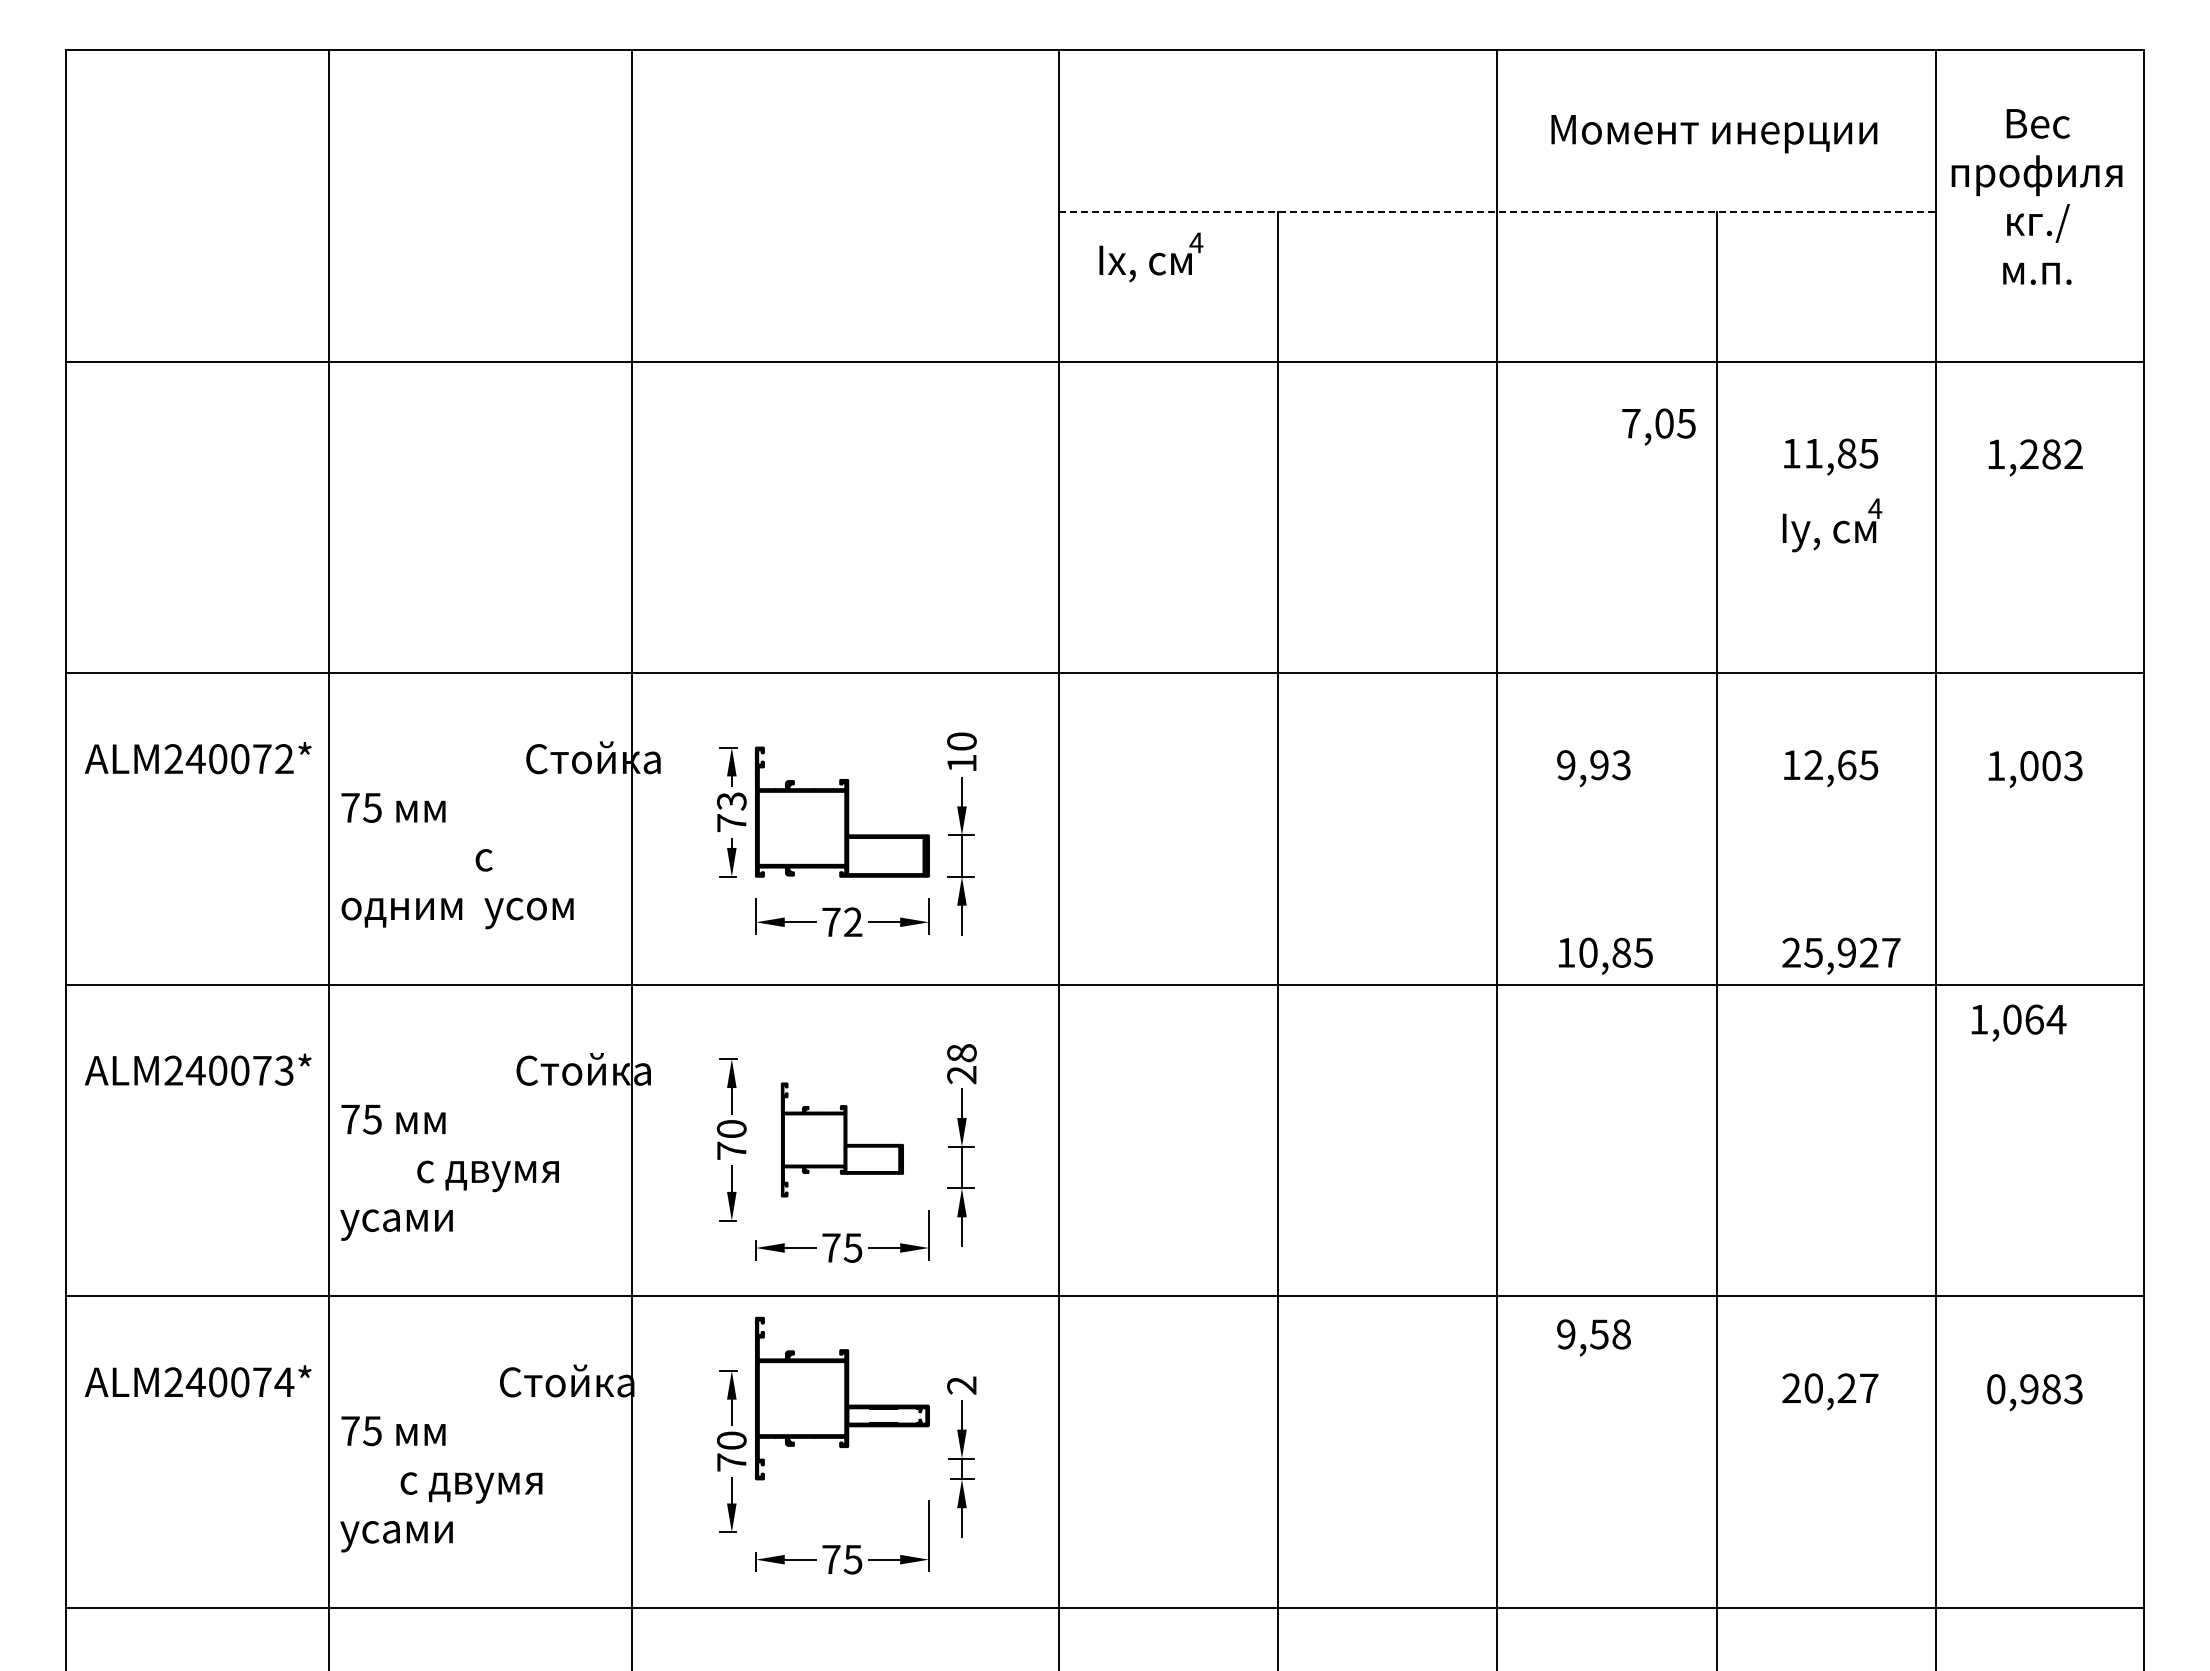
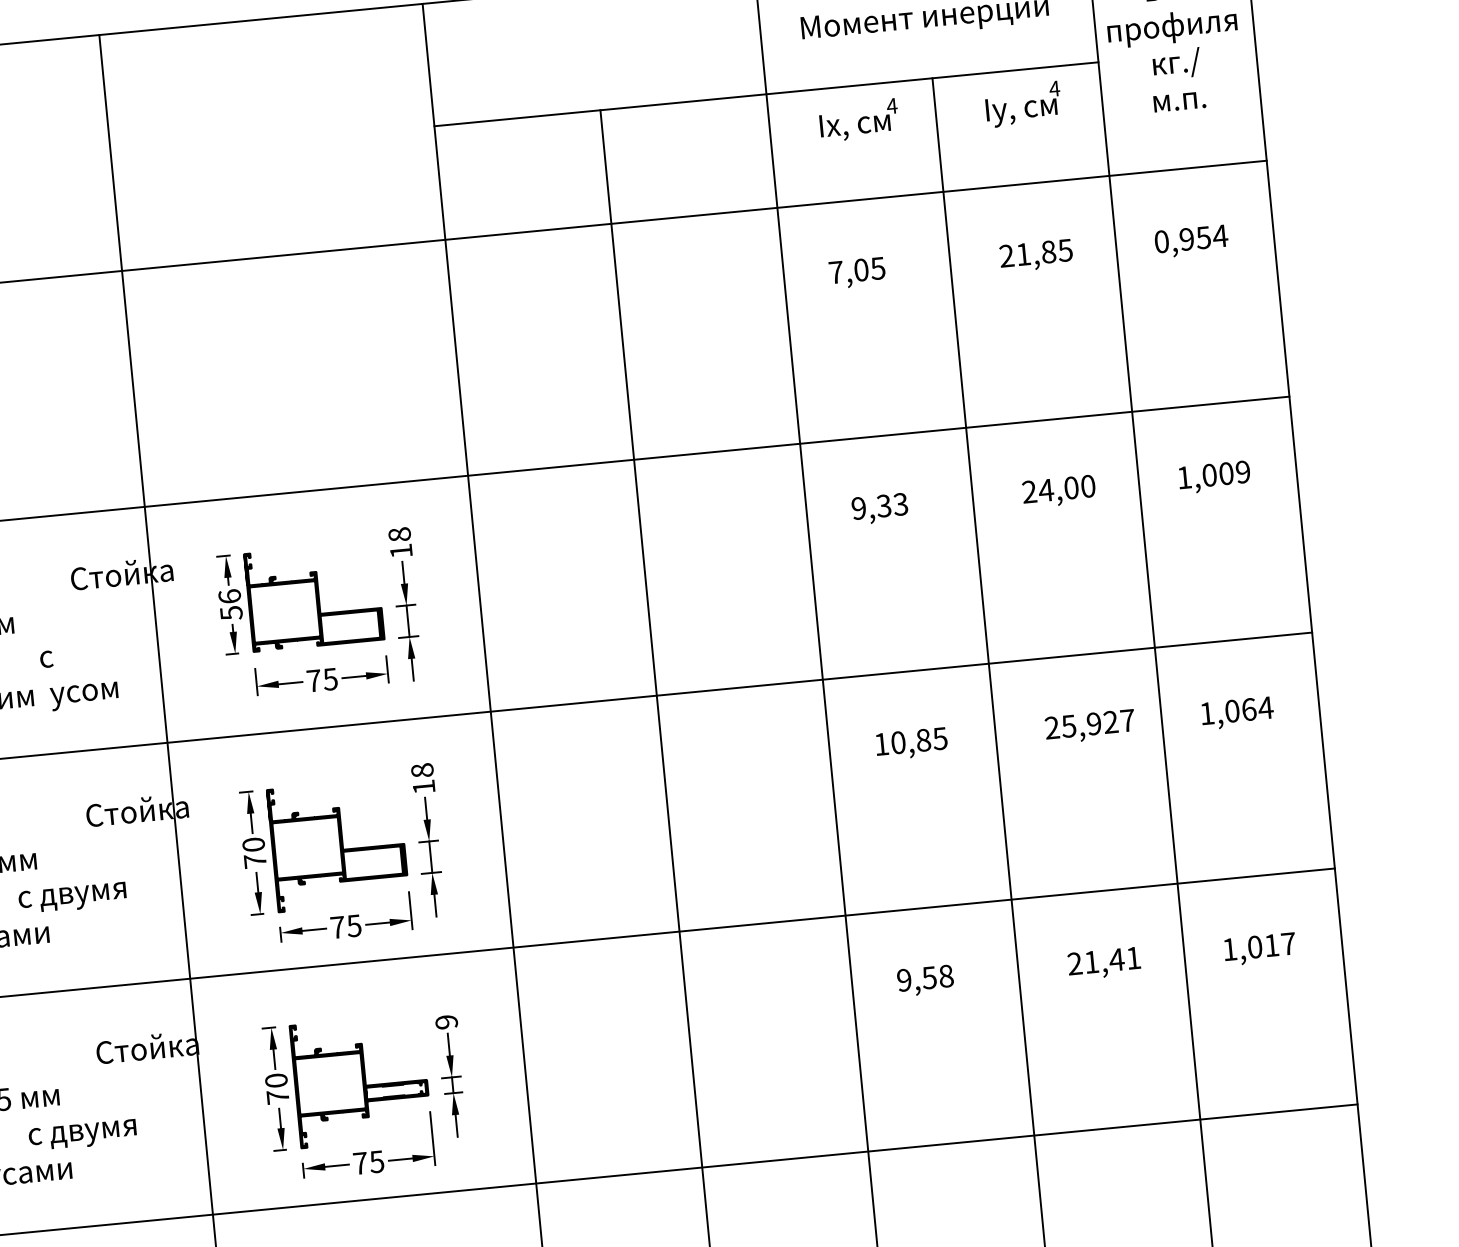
line: (1497, 211) -> (766, 94), dashed -> solid
text: (1151, 257) -> (859, 120), moved
text: (1658, 426) -> (857, 272), moved
text: (1791, 453) -> (1006, 256), 11,85 -> 21,85
text: (2035, 454) -> (1191, 238), 1,282 -> 0,954
text: (1832, 525) -> (1023, 104), moved
text: (961, 741) -> (399, 534), 10 -> 18
text: (1599, 765) -> (884, 506), 9,93 -> 9,33
text: (1830, 765) -> (1059, 489), 12,65 -> 24,00
text: (2073, 766) -> (1243, 472), 1,003 -> 1,009
text: (731, 812) -> (230, 605), 73 -> 56
text: (852, 922) -> (330, 679), 72 -> 75
text: (1605, 955) -> (911, 743), moved
text: (1841, 955) -> (1090, 726), moved
text: (2018, 1022) -> (1237, 712), moved
text: (961, 1075) -> (423, 787), 28 -> 18
part: (842, 1139) -> (338, 844), size x1.43
text: (1593, 1337) -> (925, 980), moved
text: (961, 1385) -> (446, 1022), 2 -> 9
text: (1841, 1388) -> (1112, 960), 20,27 -> 21,41
text: (2034, 1389) -> (1258, 946), 0,983 -> 1,017
part: (842, 1398) -> (361, 1080), moved

